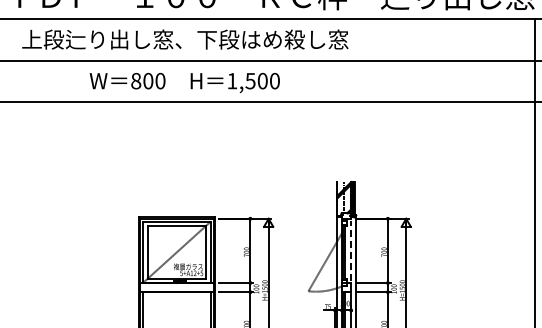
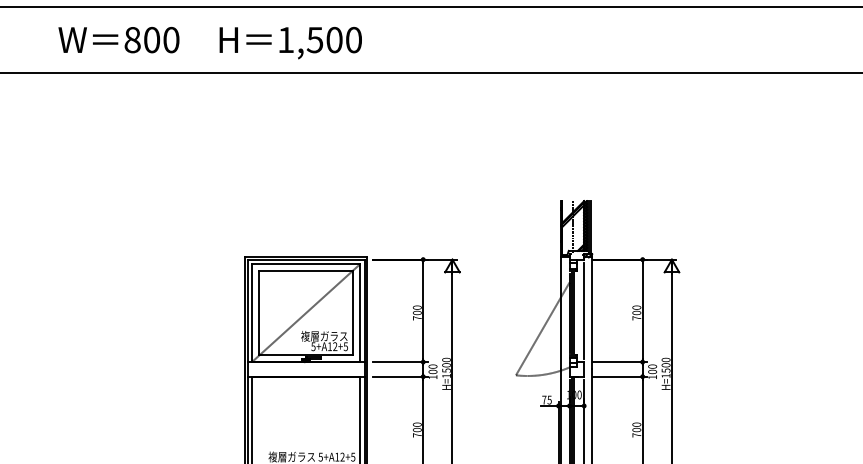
text: (184, 82) -> (209, 42), moved
line: (351, 250) -> (584, 310), dashed -> solid

